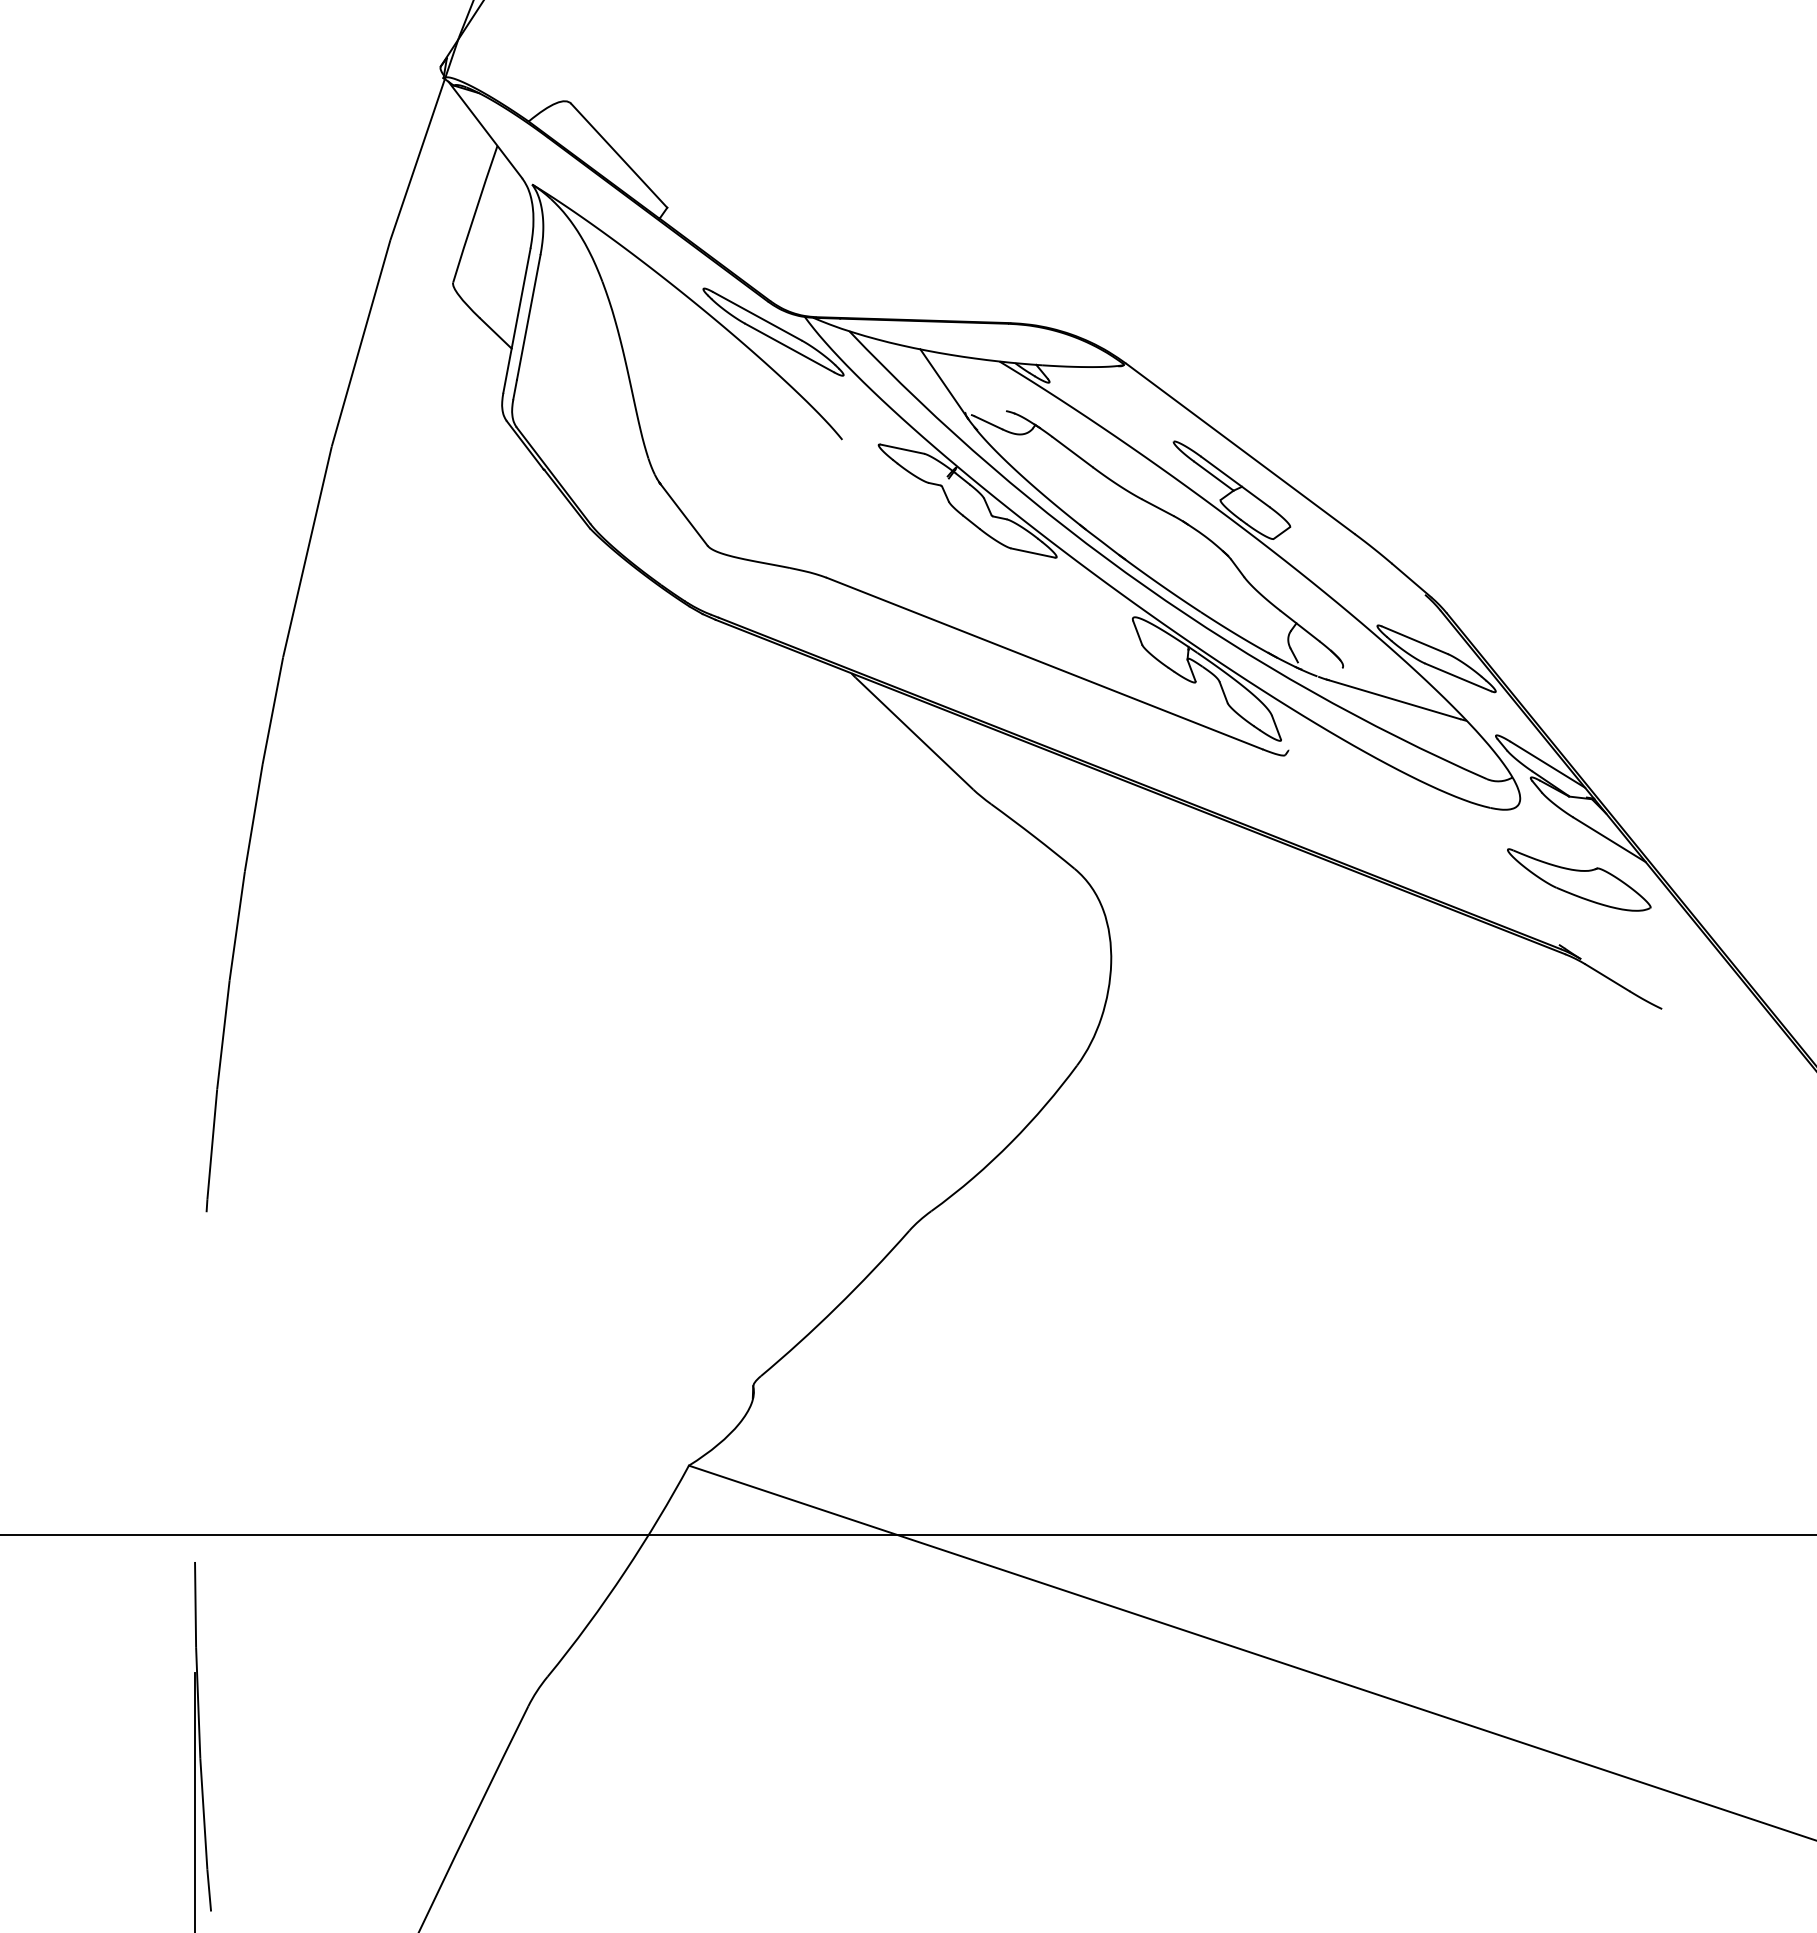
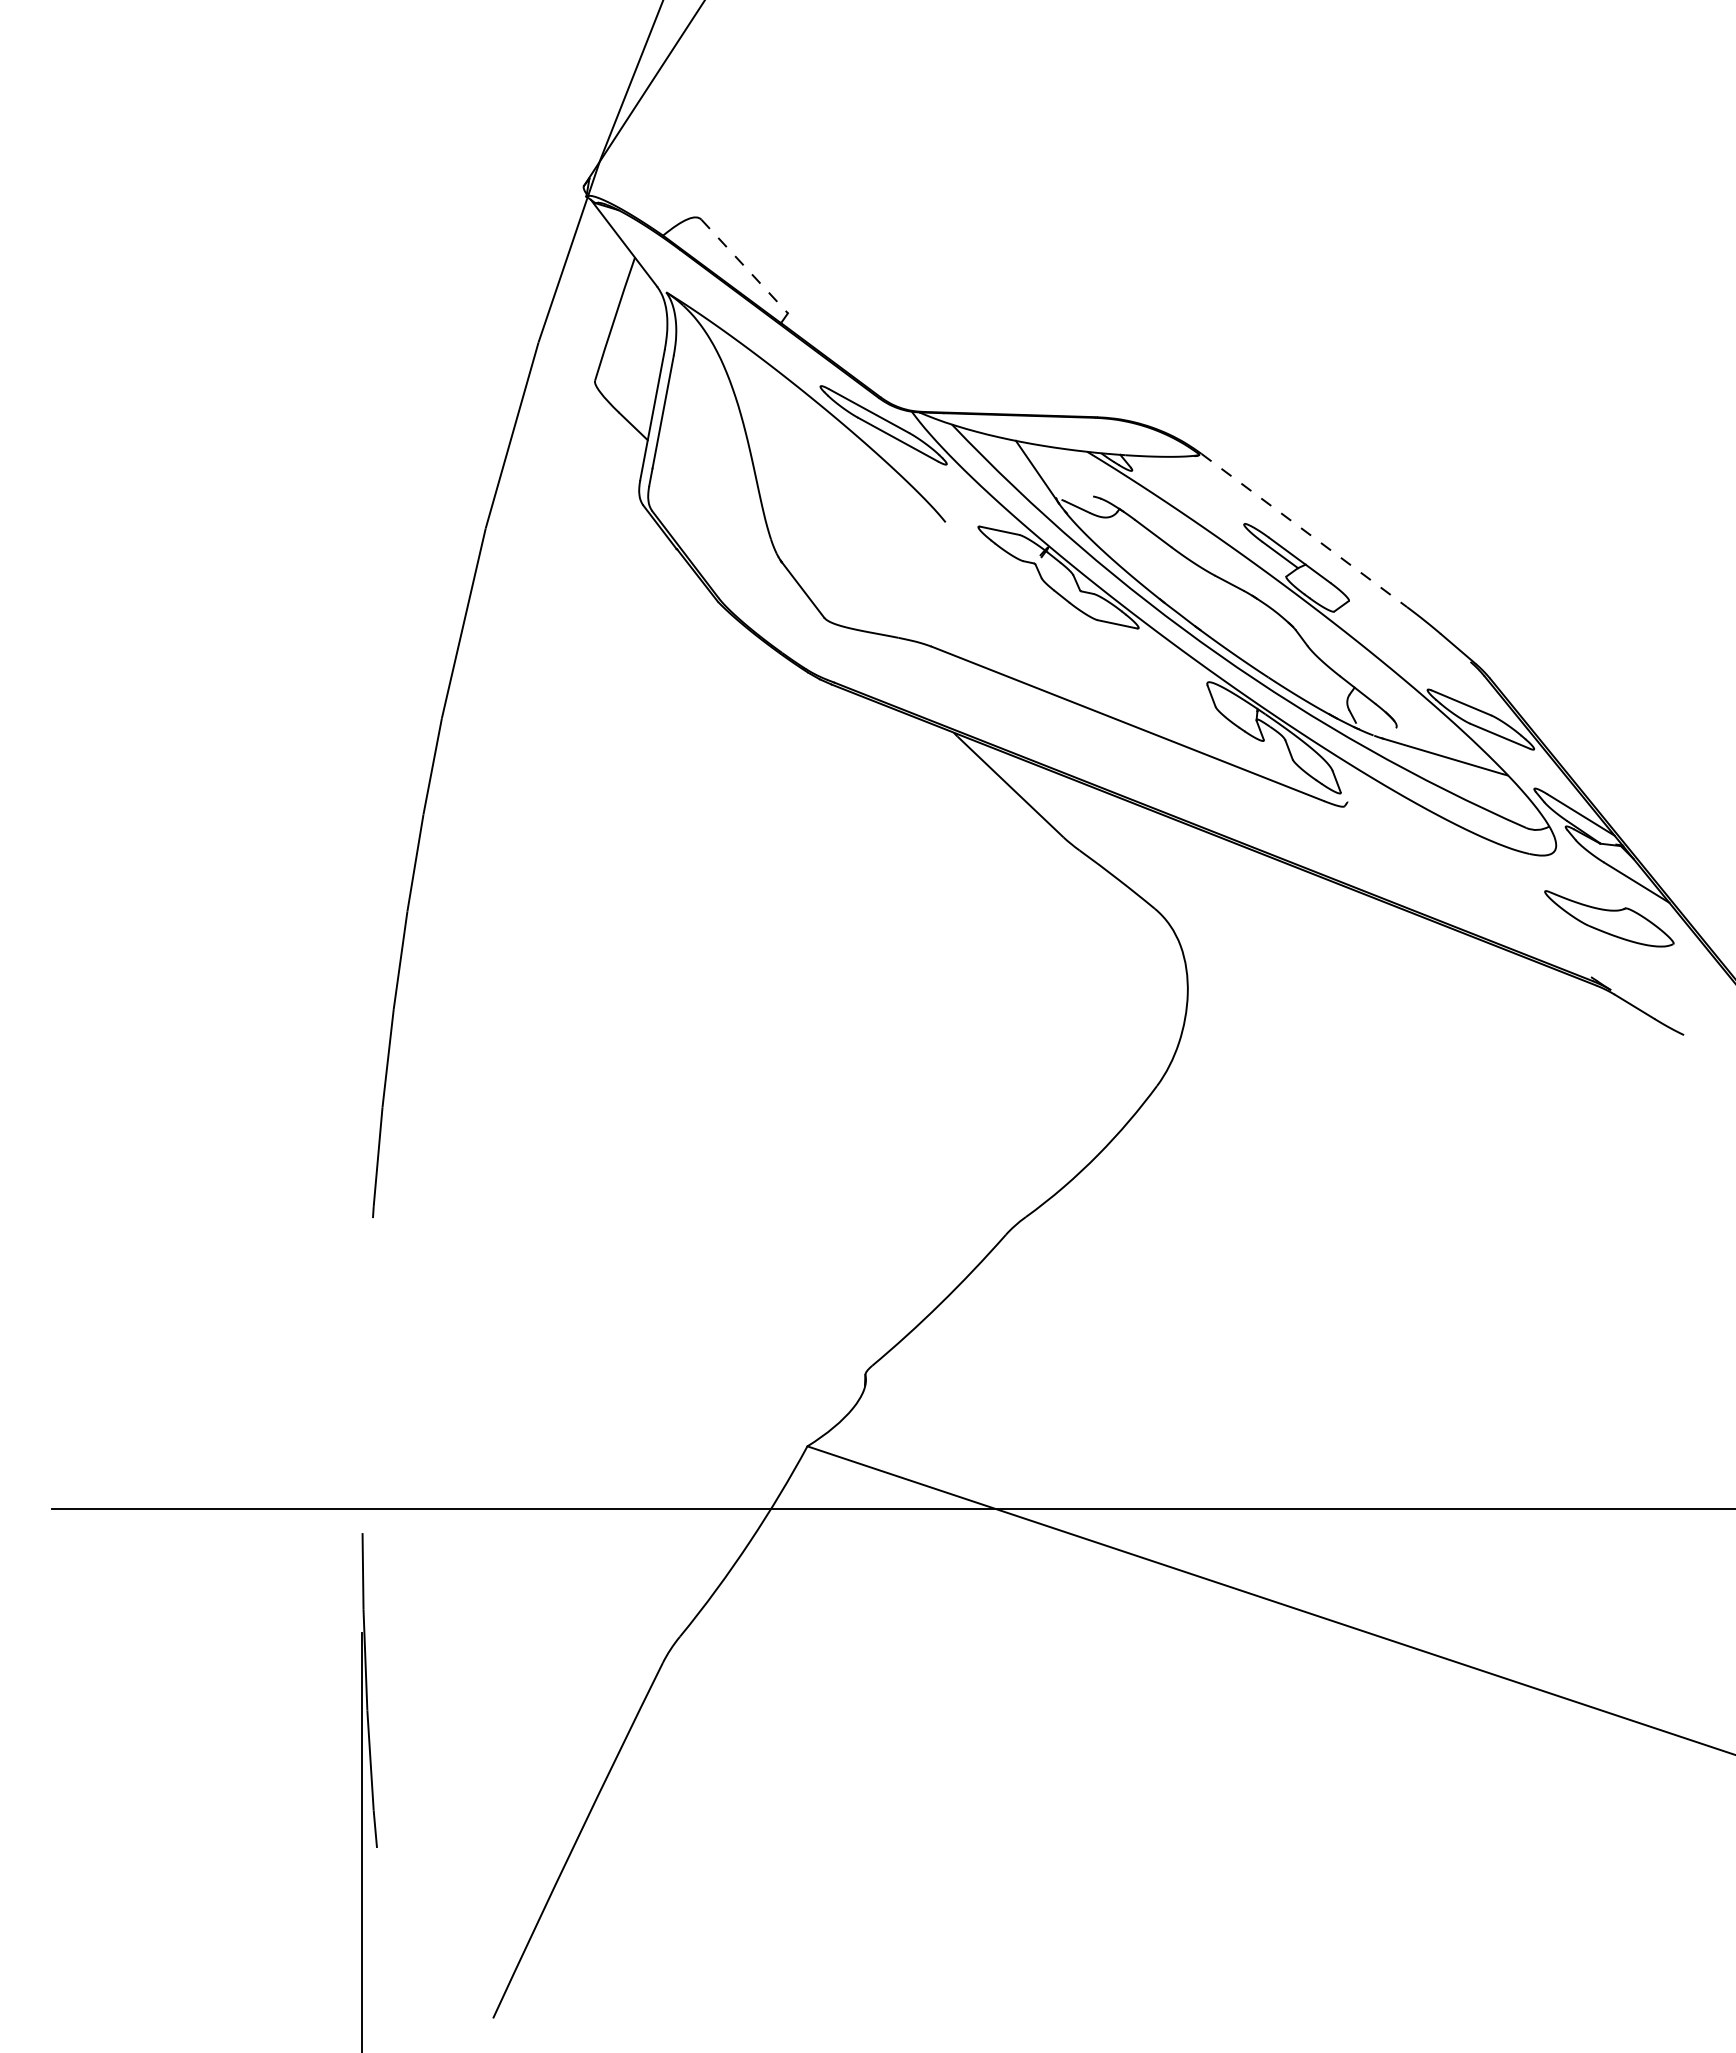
line: (619, 155) -> (744, 266), solid -> dashed
line: (1240, 448) -> (1304, 530), solid -> dashed

